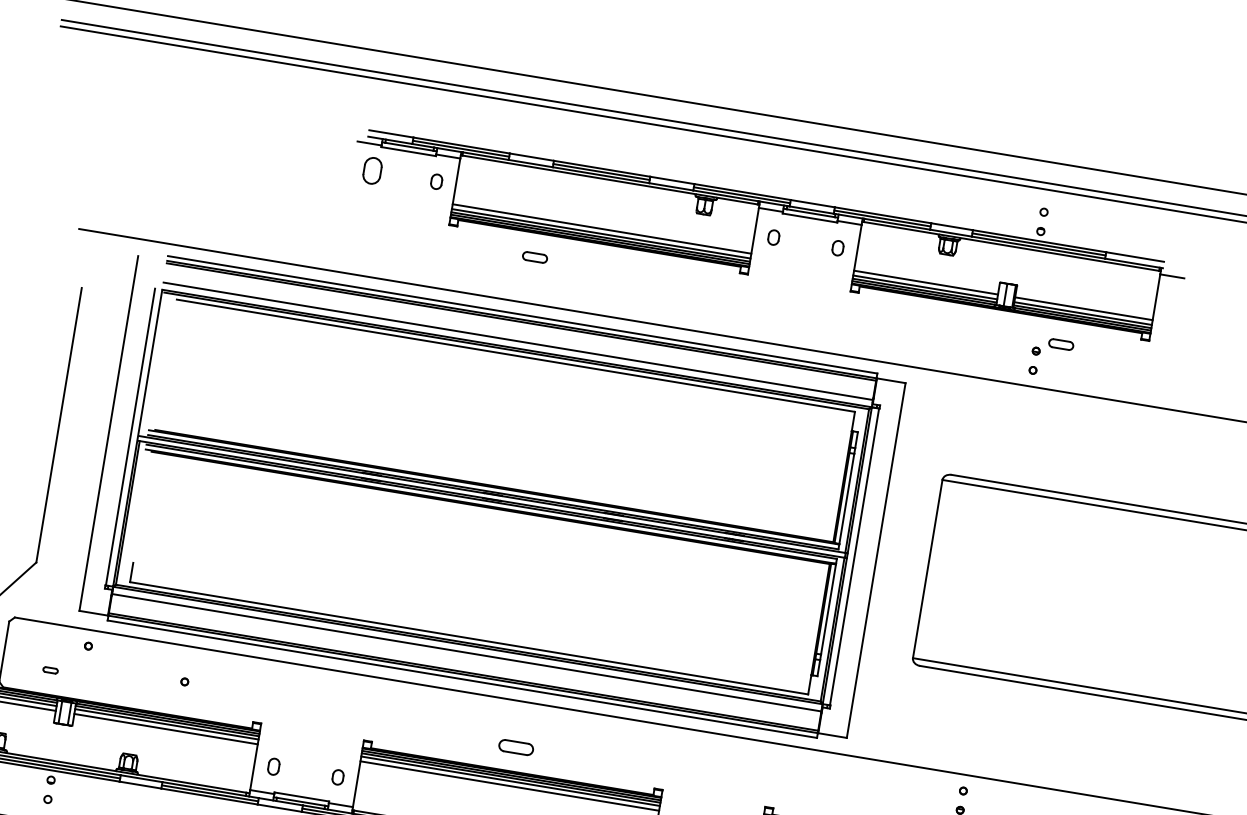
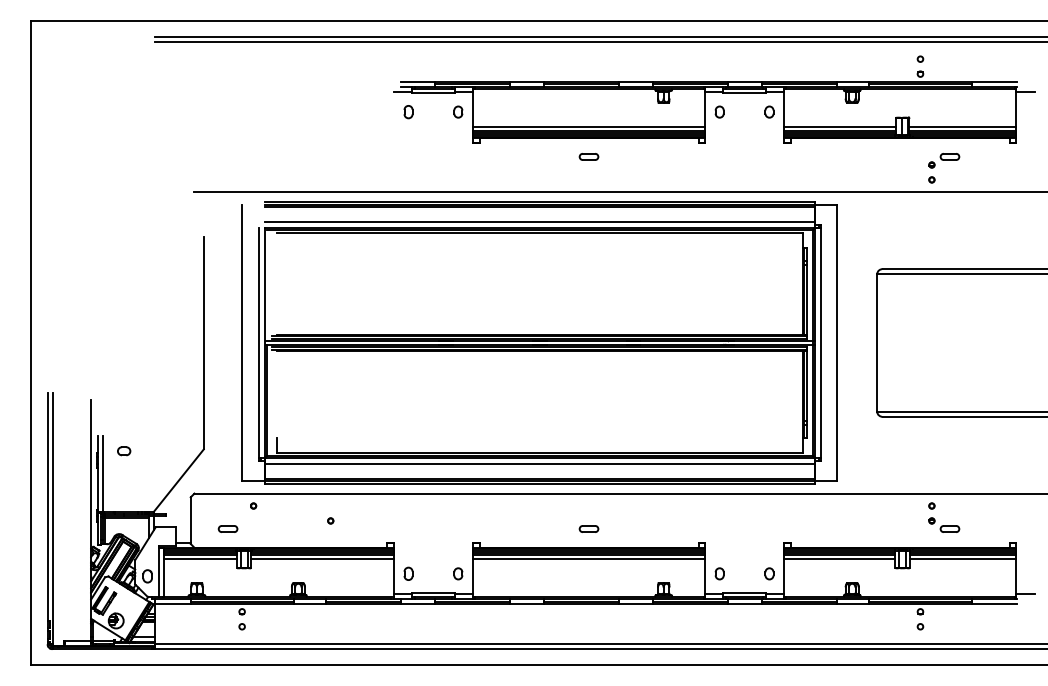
part: (372, 171) -> (408, 112), size x0.62
part: (534, 256) -> (588, 156), moved
part: (50, 669) -> (227, 528), size x1.67
part: (515, 746) -> (588, 528), size x0.71

